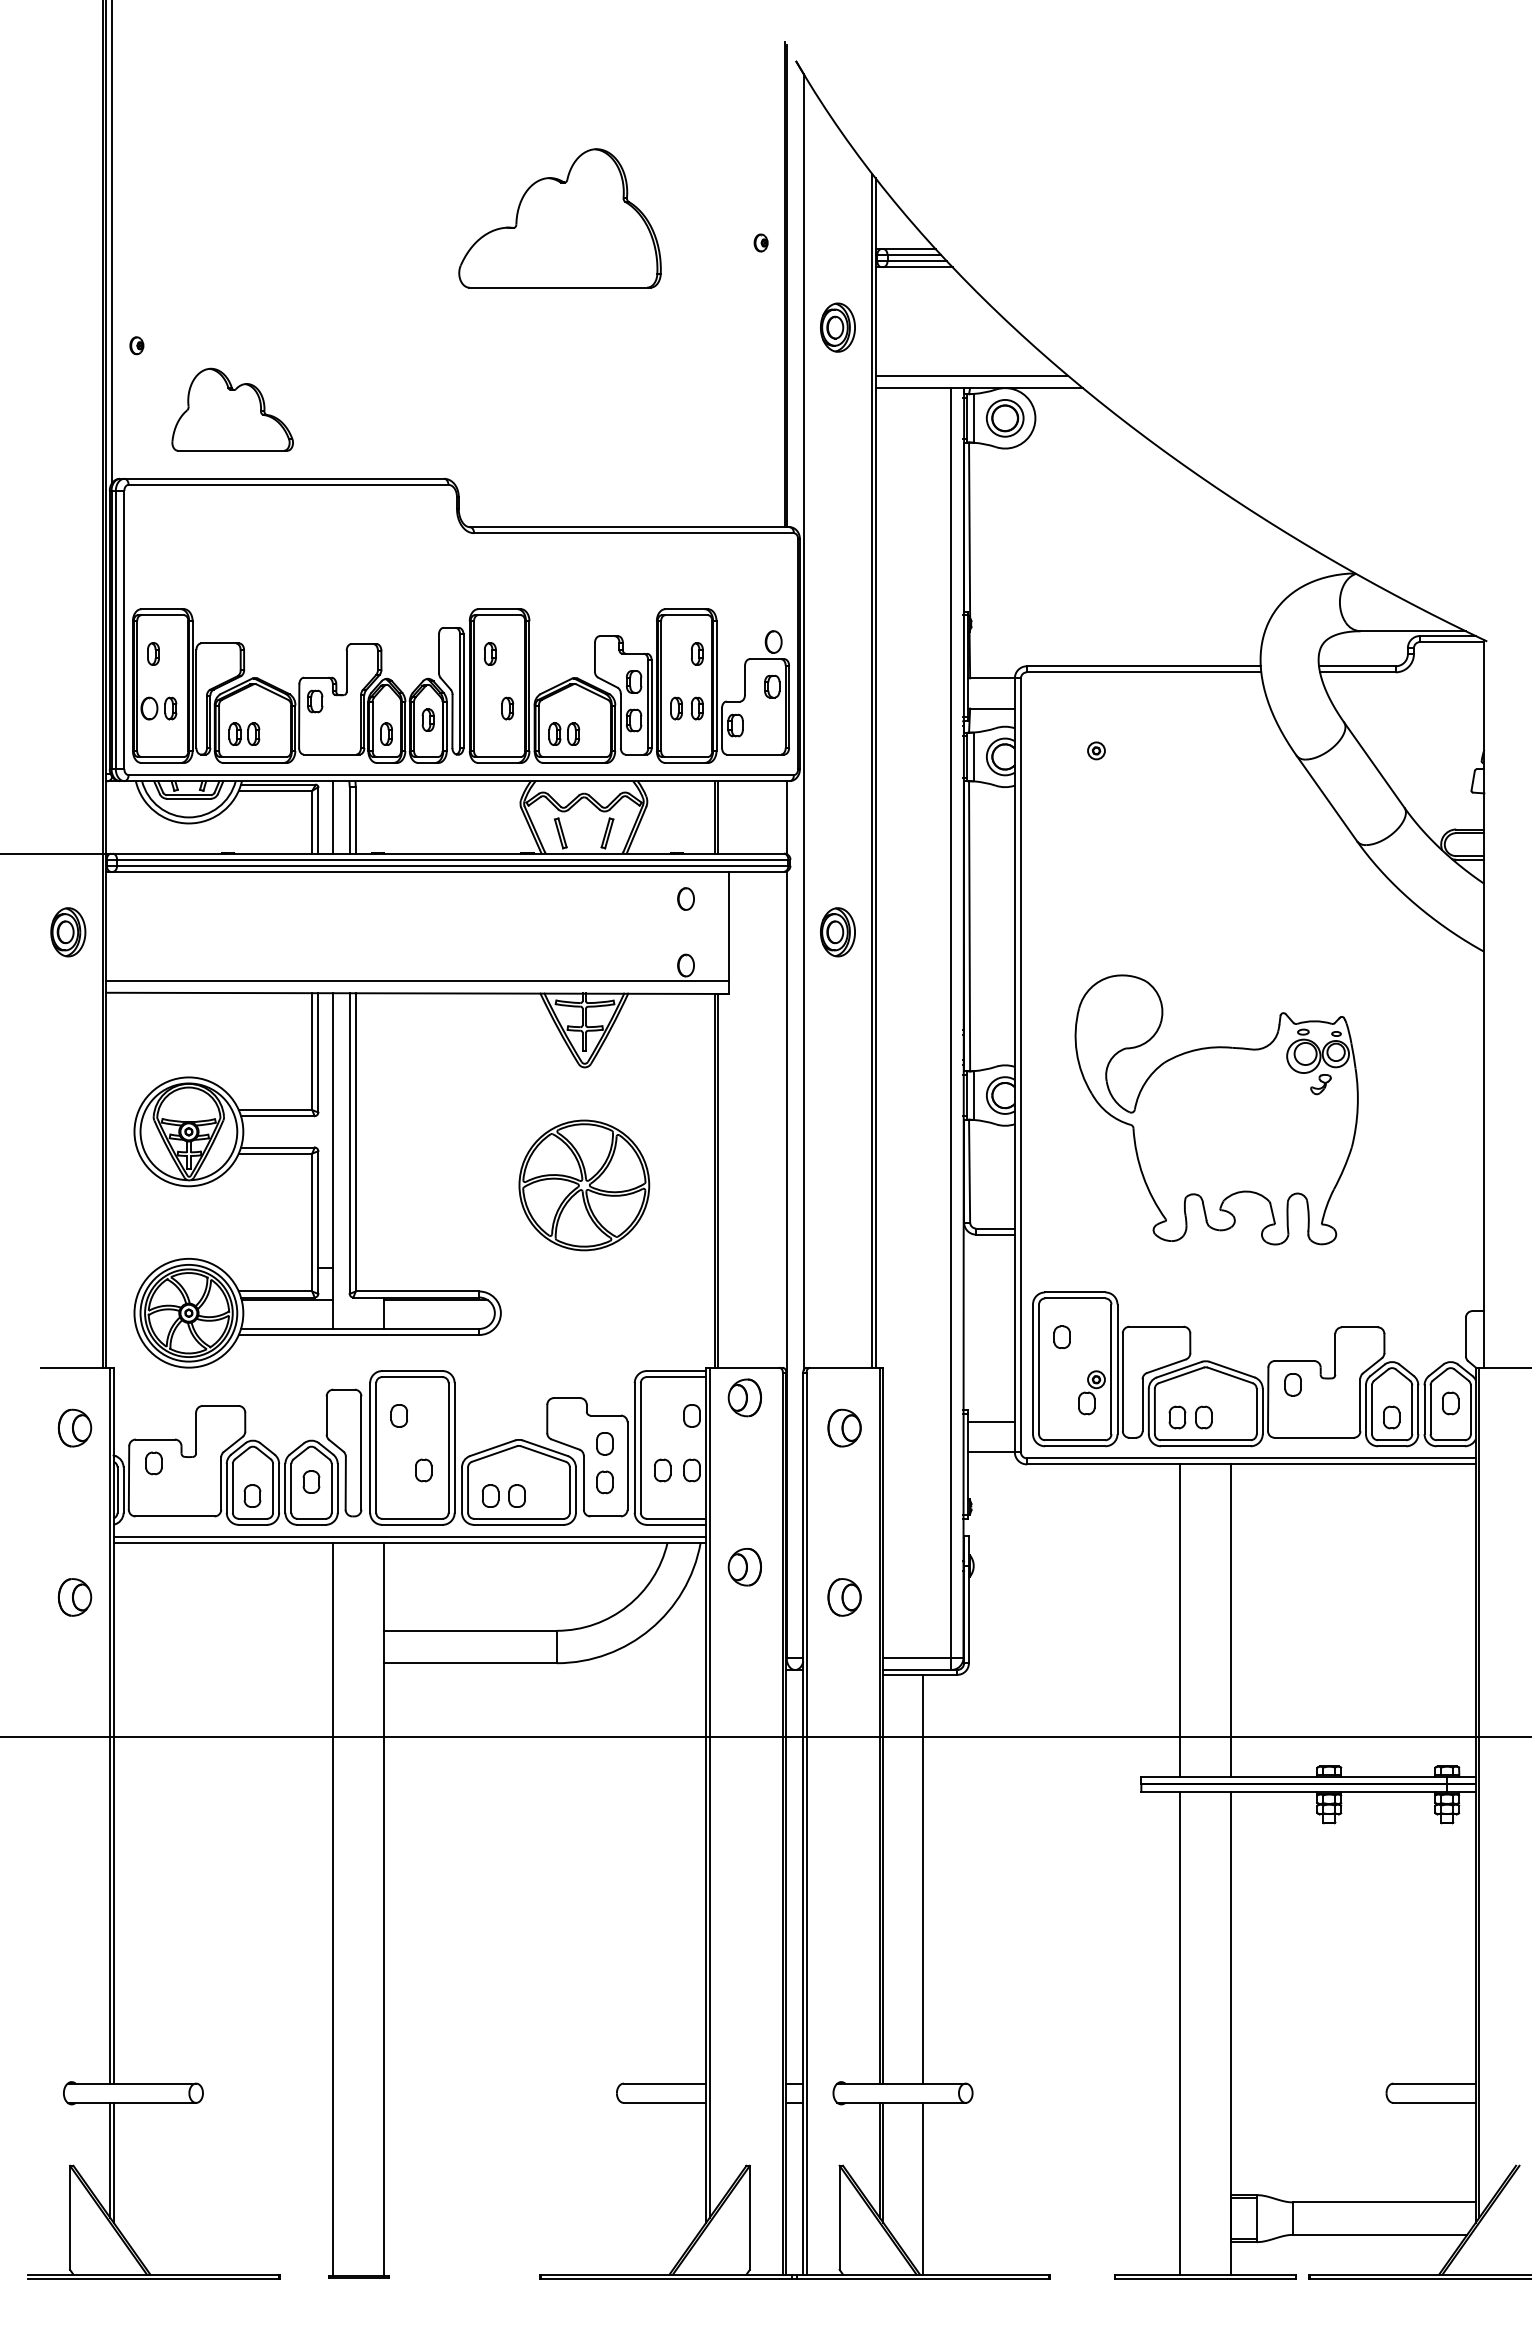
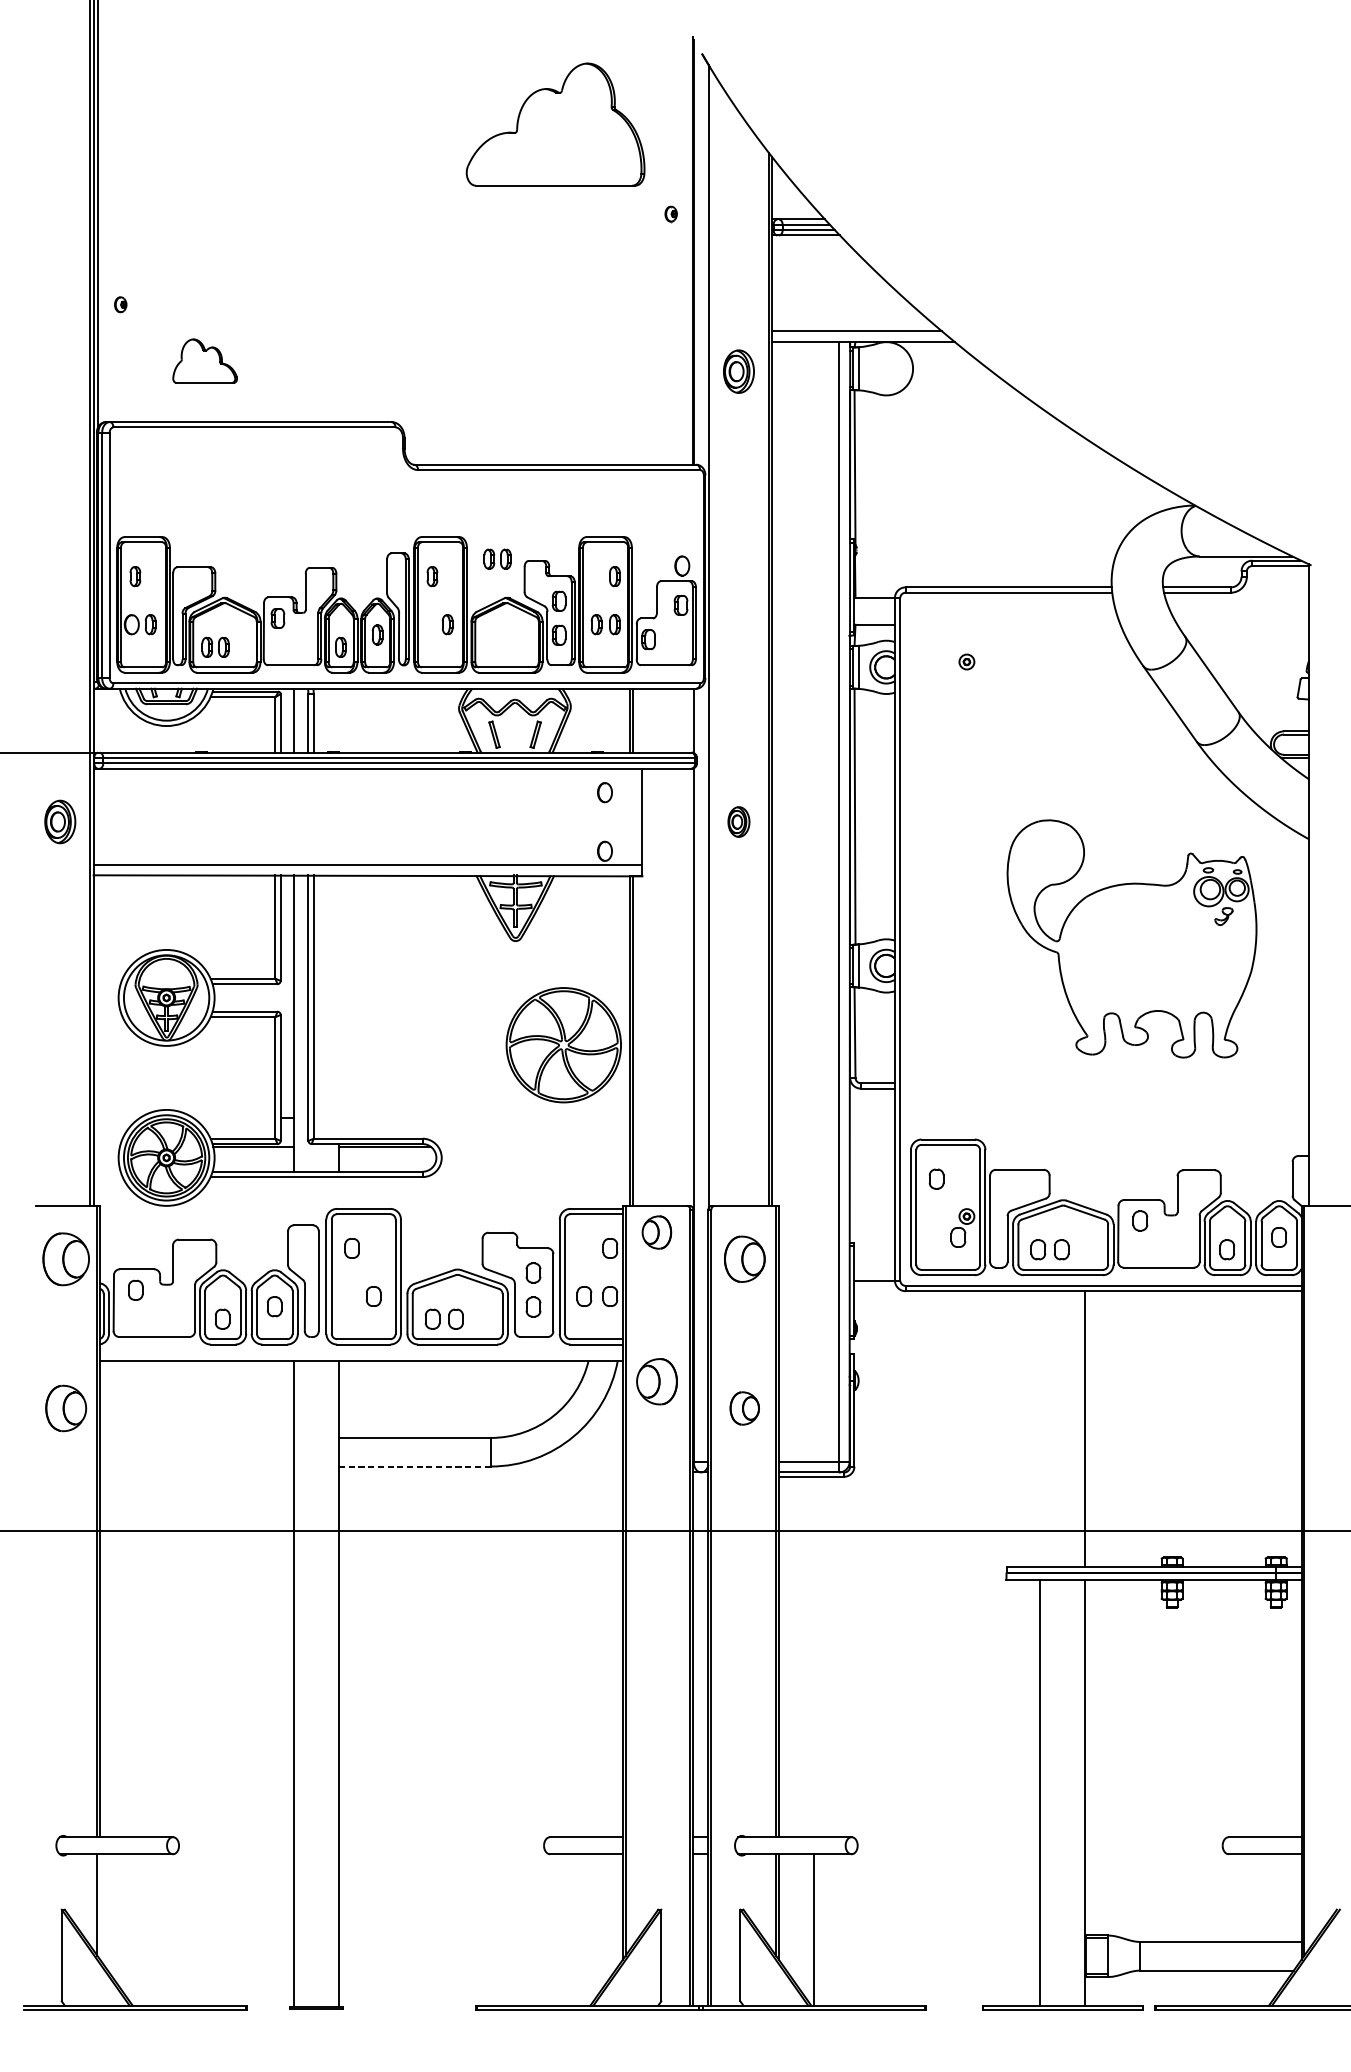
part: (559, 218) -> (555, 124), moved
part: (837, 327) -> (738, 371), moved
part: (232, 409) -> (205, 360), size x0.6
part: (1004, 418) -> (885, 368), removed
part: (564, 733) -> (497, 558), moved
part: (837, 932) -> (738, 822), size x0.7
part: (1216, 1109) -> (1131, 938), moved
part: (584, 1185) -> (563, 1045), moved
line: (991, 1422) -> (874, 1254), removed
part: (74, 1427) -> (65, 1258), size x1.6
part: (844, 1427) -> (744, 1258), size x1.4
line: (409, 1536) -> (361, 1354), removed
part: (744, 1567) -> (656, 1382), size x1.4
part: (74, 1597) -> (65, 1408), size x1.4
line: (1179, 1620) -> (1040, 1428), removed
line: (471, 1663) -> (415, 1466), solid -> dashed
line: (923, 1878) -> (814, 1656), removed
line: (113, 2162) -> (100, 1906), removed

